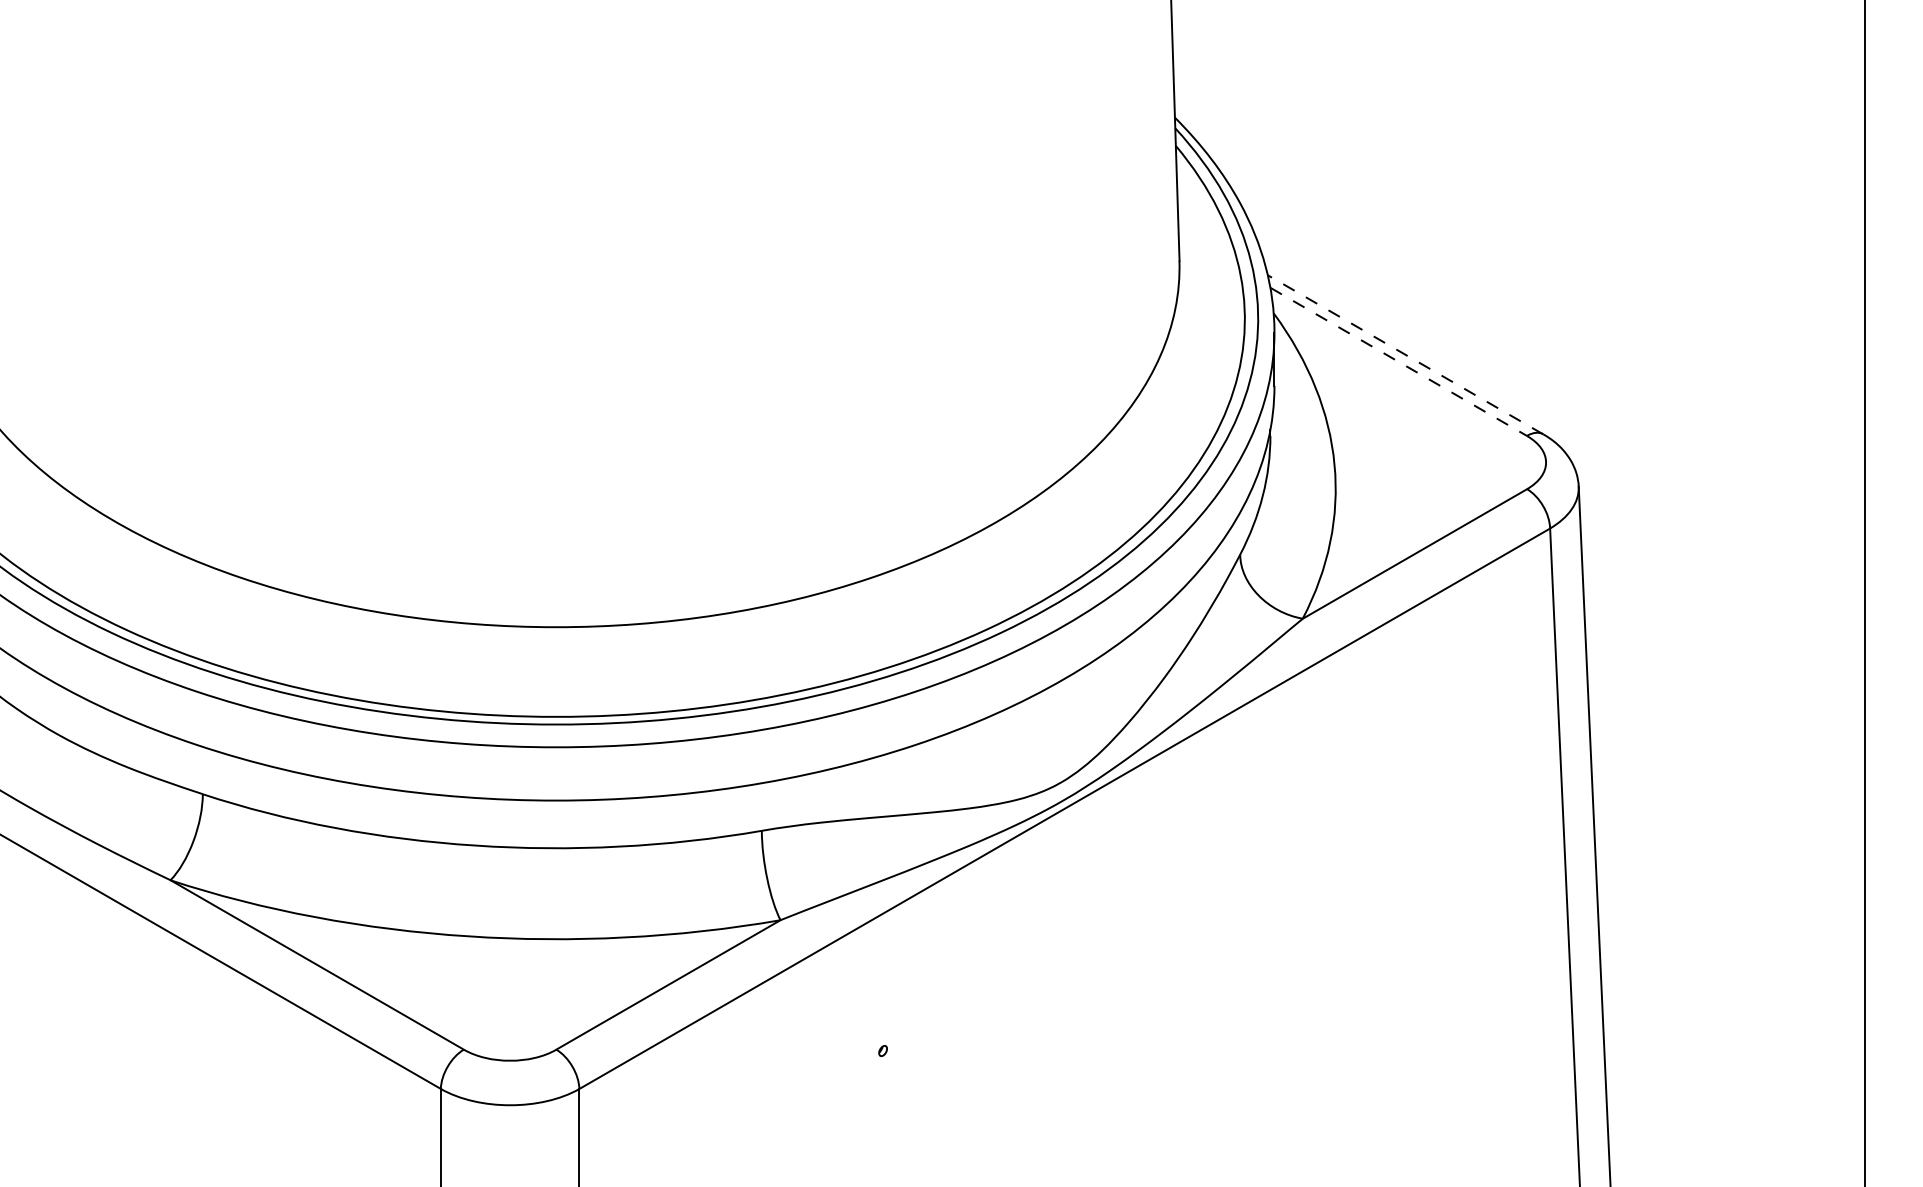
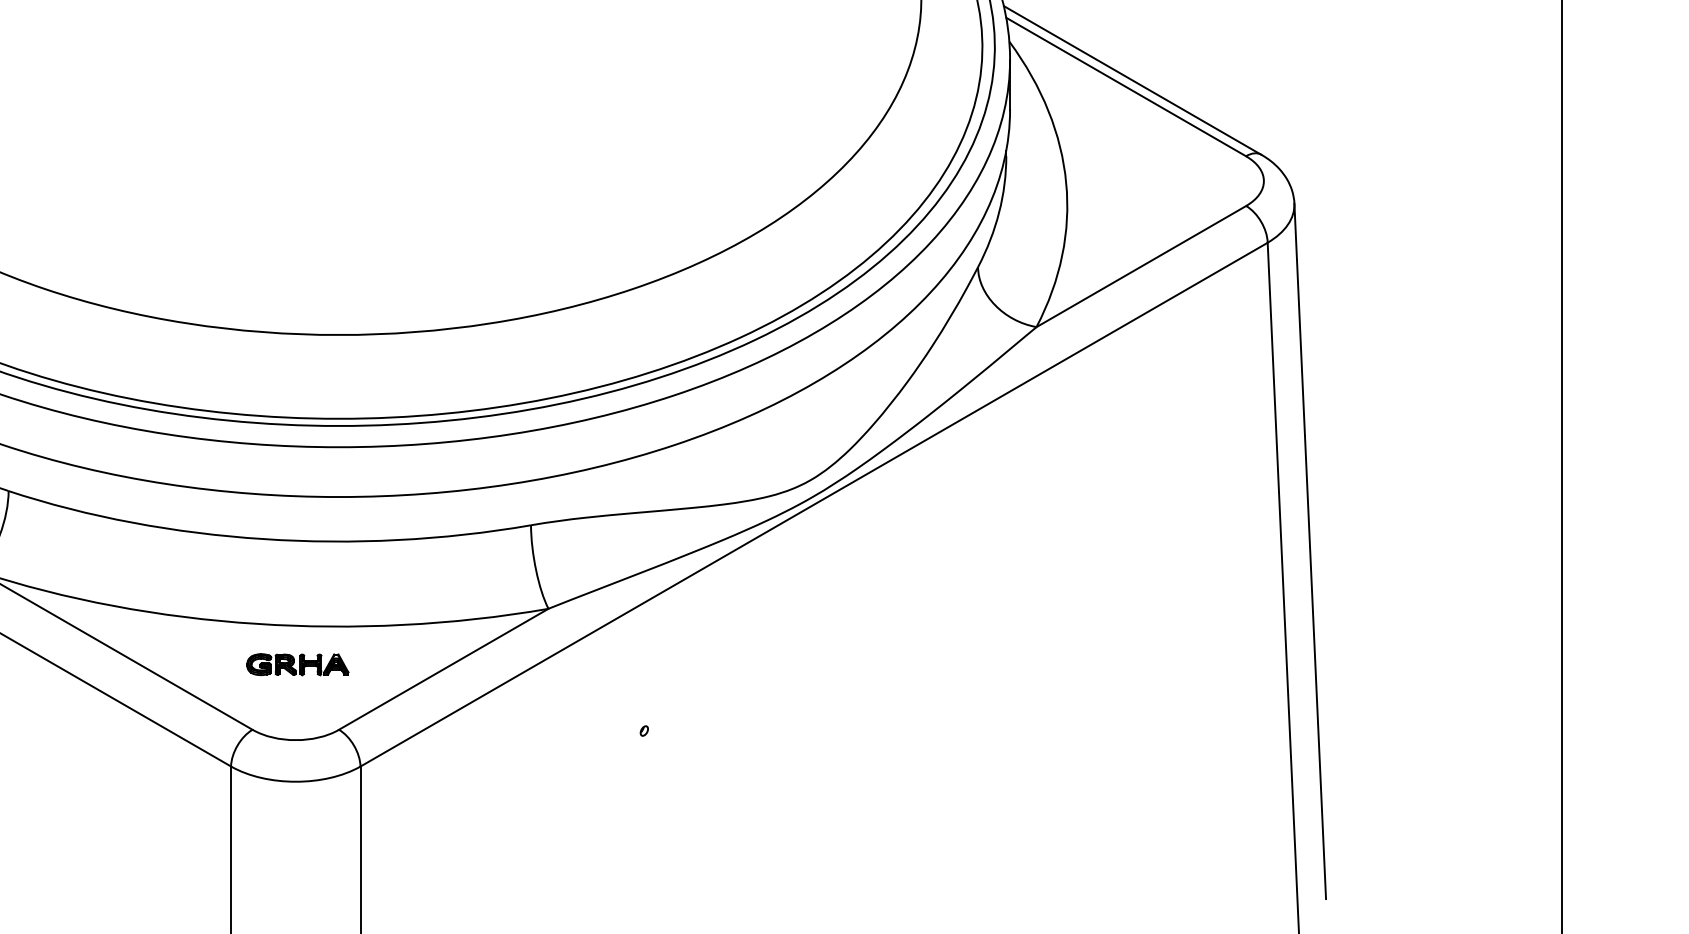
line: (1405, 354) -> (1132, 80), dashed -> solid
line: (1399, 362) -> (1126, 87), dashed -> solid
part: (512, 980) -> (298, 665), added

